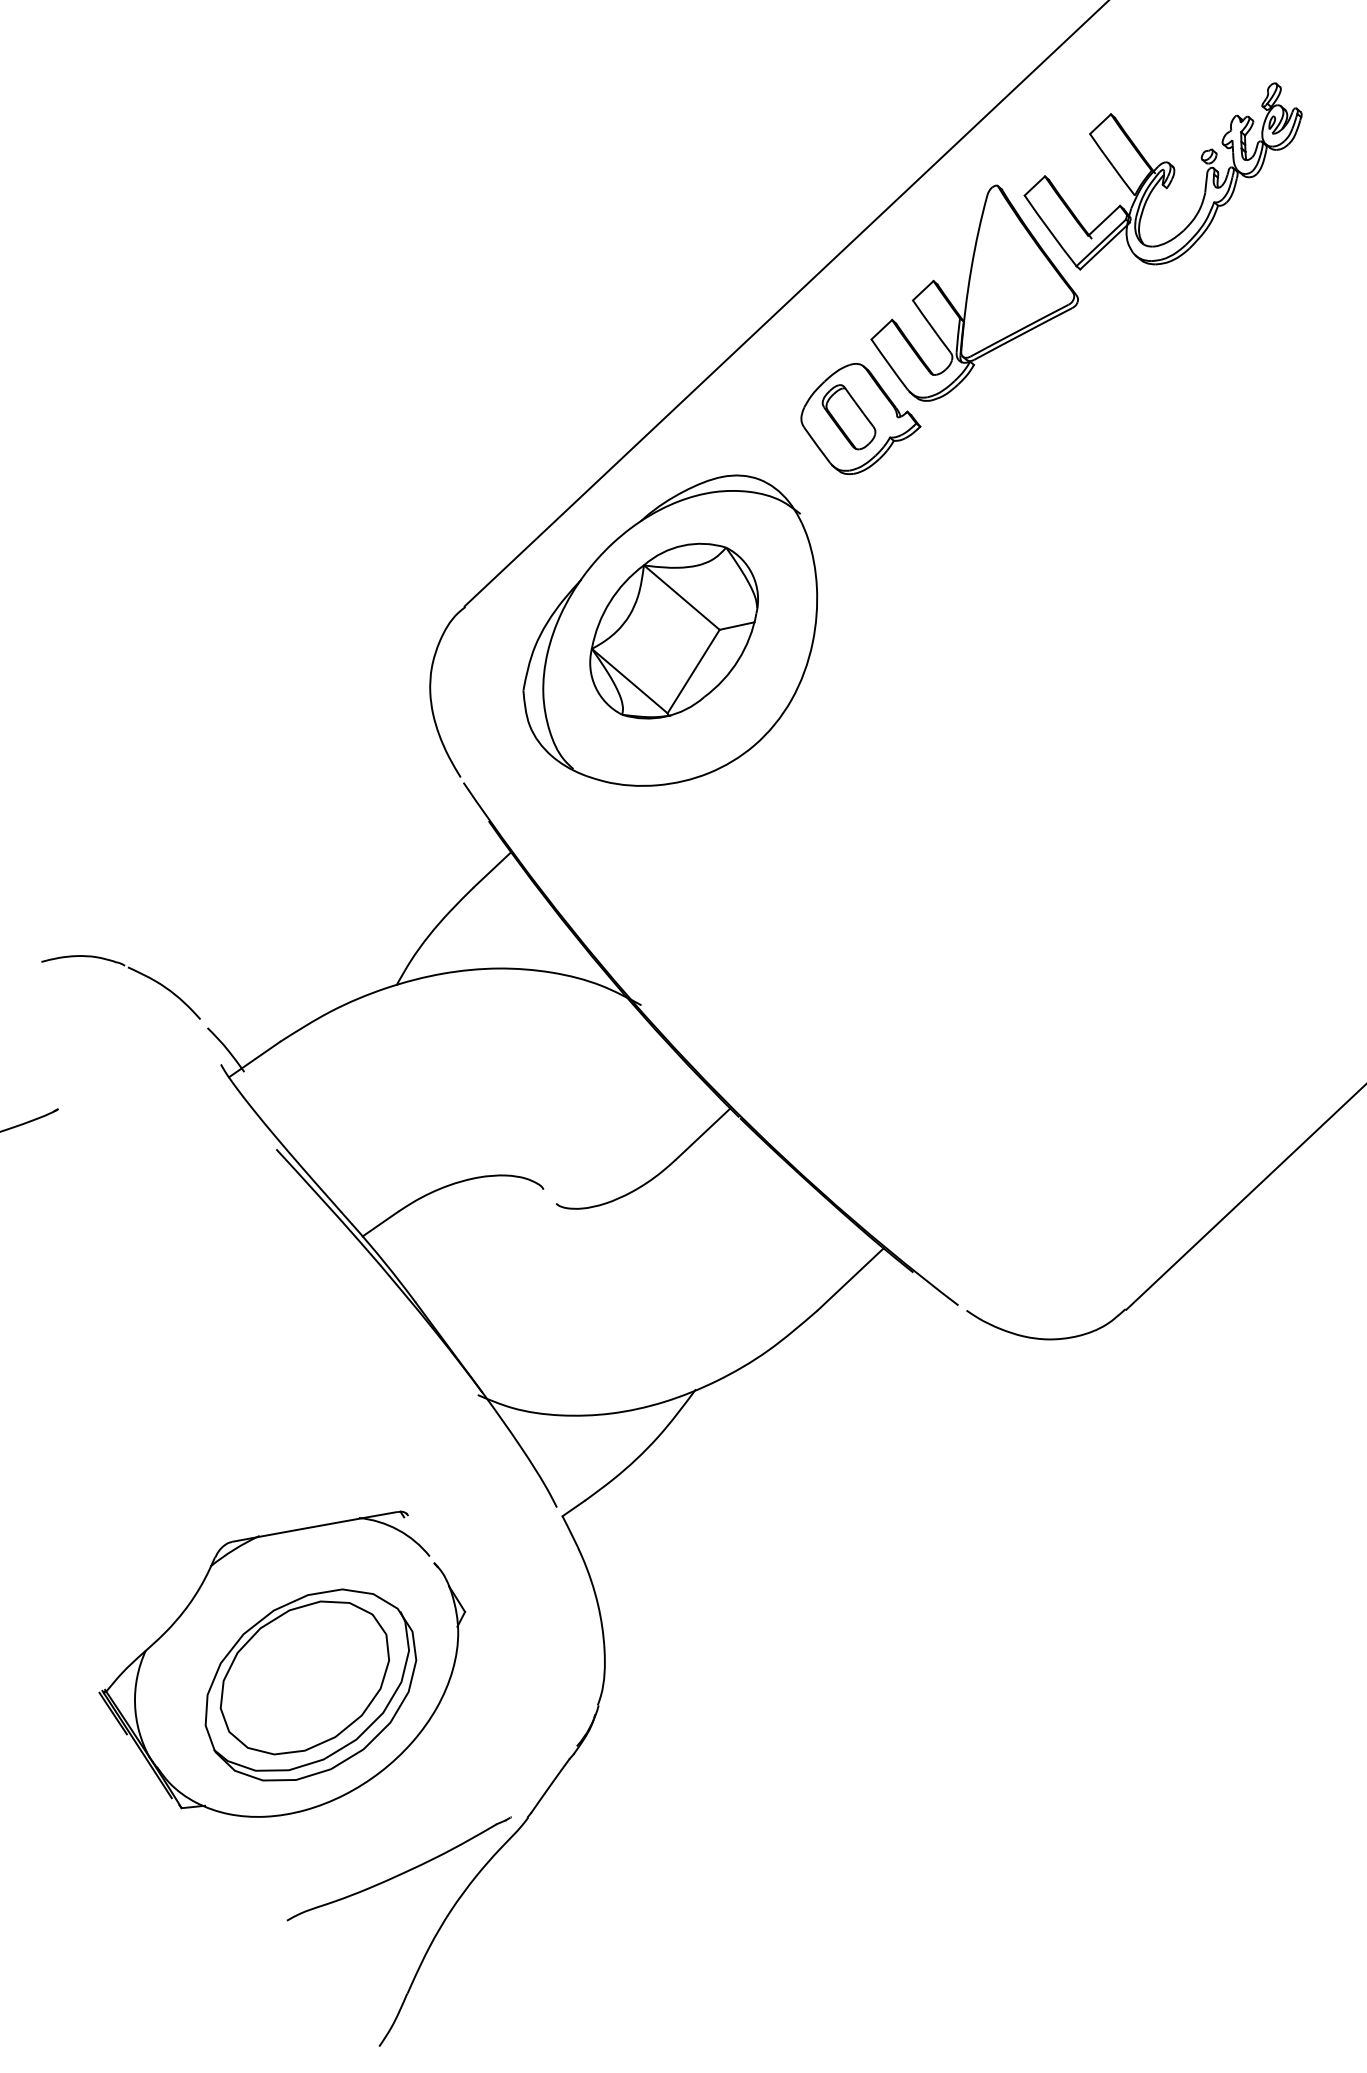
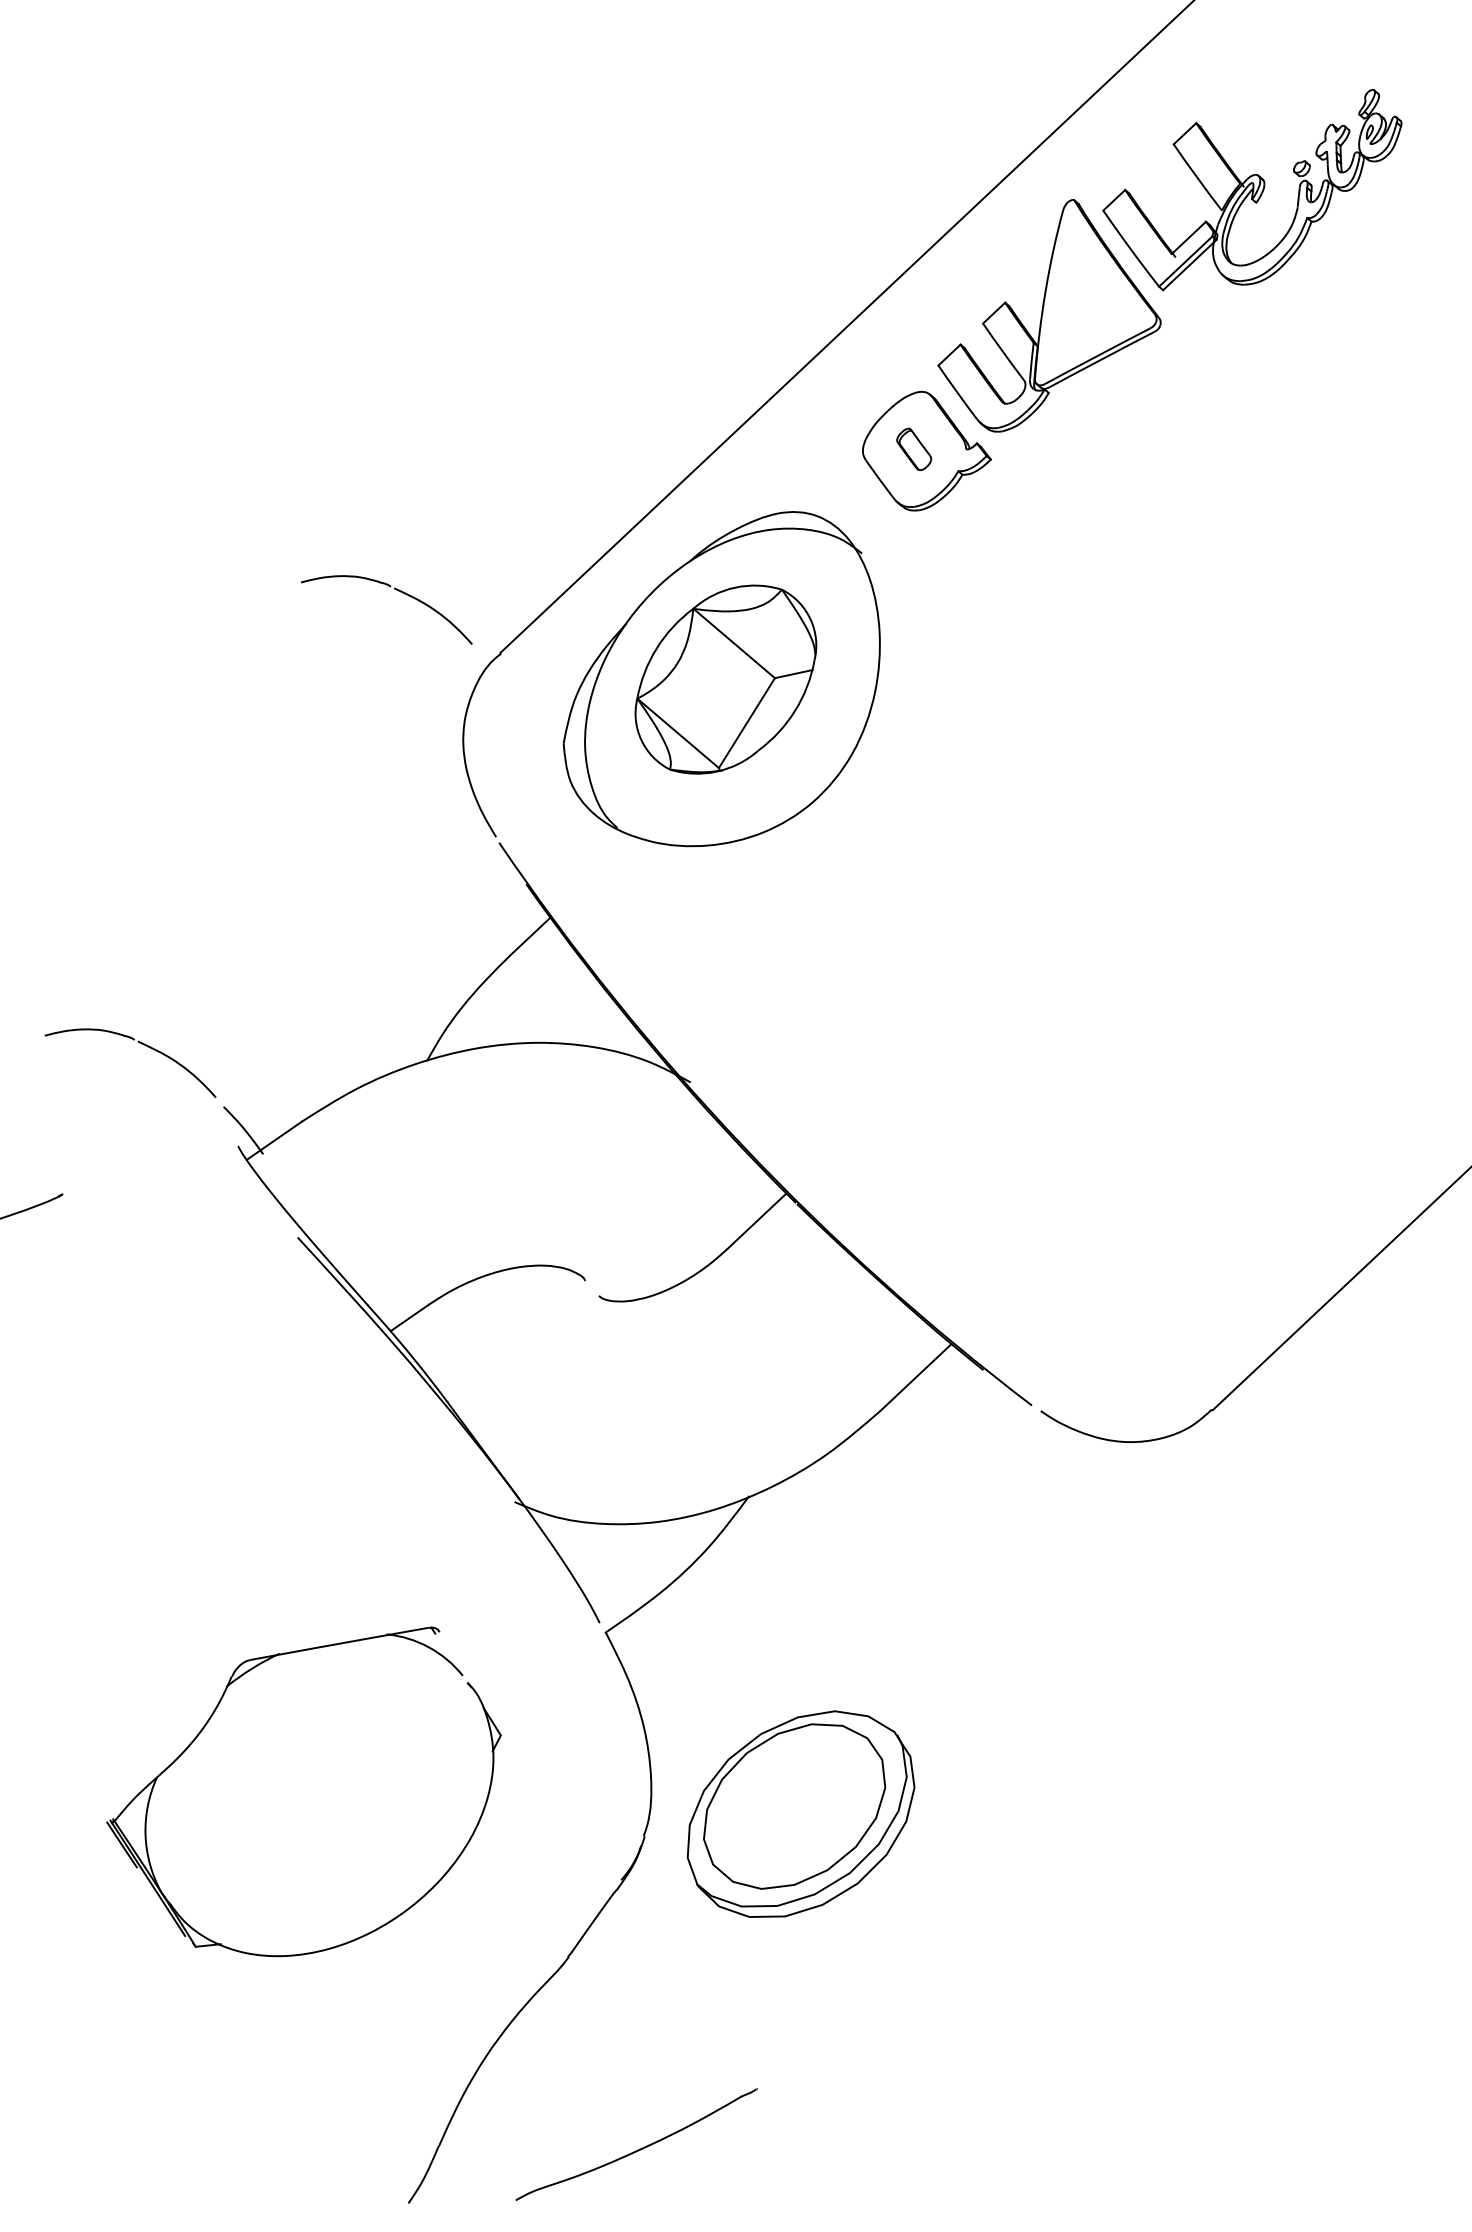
part: (848, 417) -> (913, 449), size x0.6
part: (368, 548) -> (396, 590), added
part: (310, 1684) -> (800, 1813), moved
part: (398, 1868) -> (635, 2144), moved

